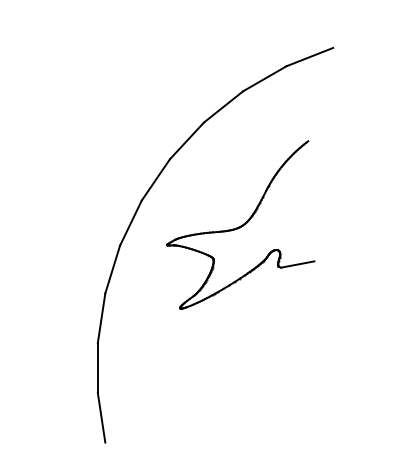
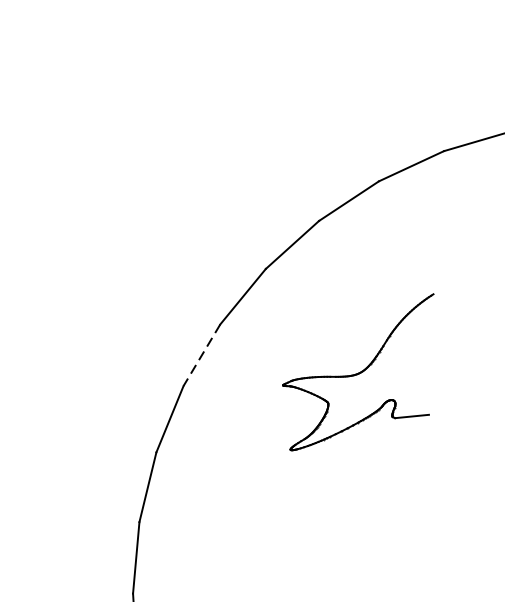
line: (130, 223) -> (201, 355), solid -> dashed
part: (240, 224) -> (358, 371), size x0.7

